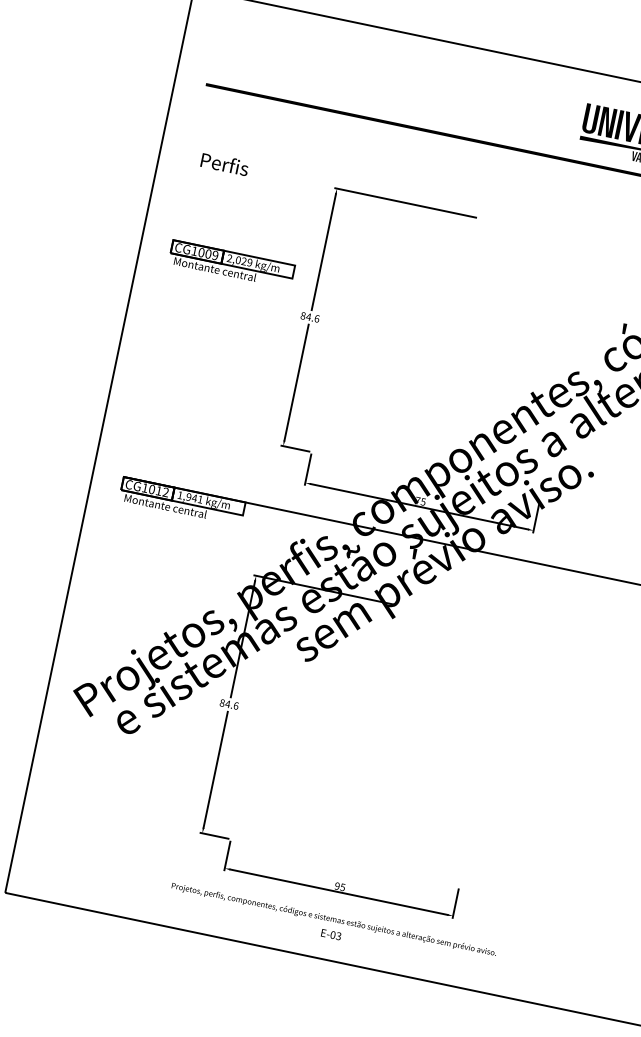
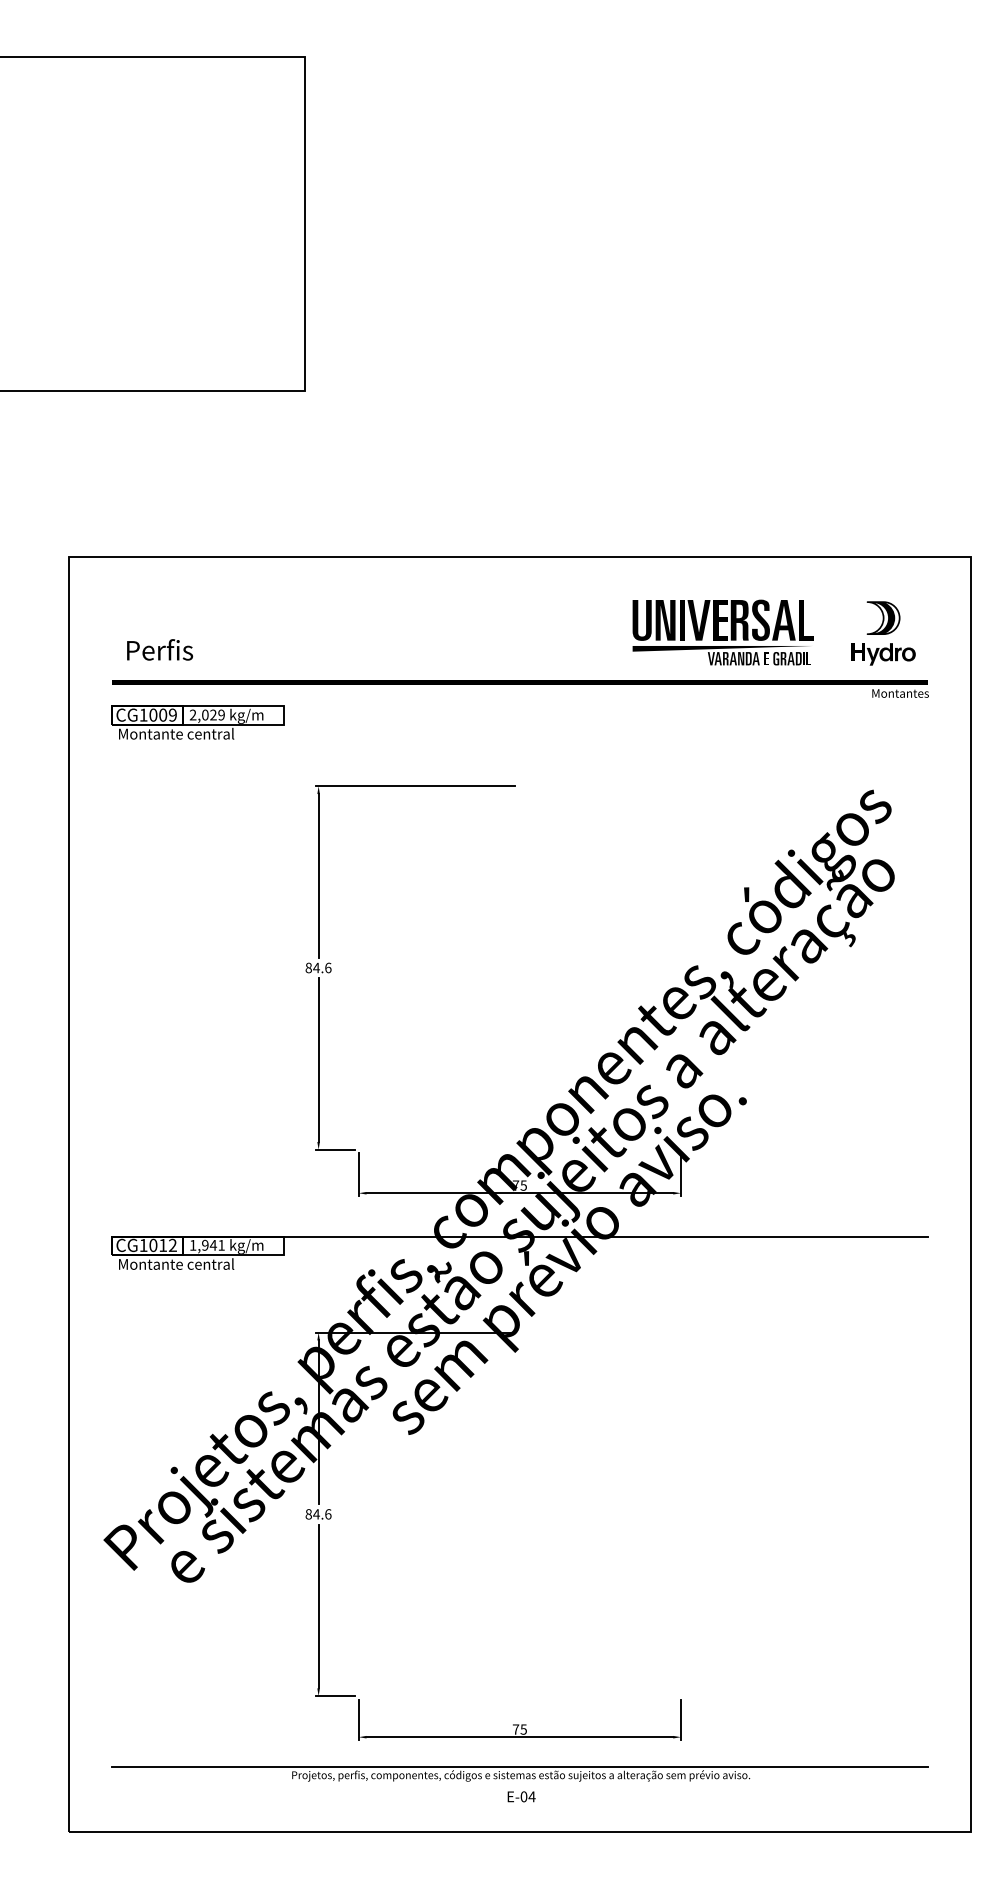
text: (225, 163) -> (160, 649), moved
part: (231, 264) -> (197, 722), moved
text: (336, 886) -> (515, 1729), 95 -> 75
line: (334, 912) -> (519, 1766), added
text: (338, 935) -> (531, 1796), E-03 -> E-04

